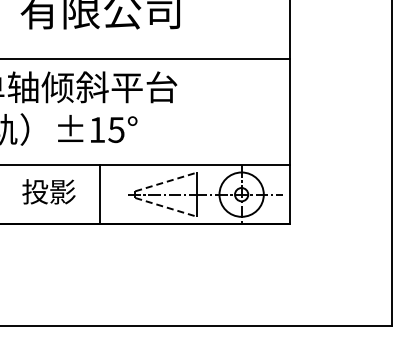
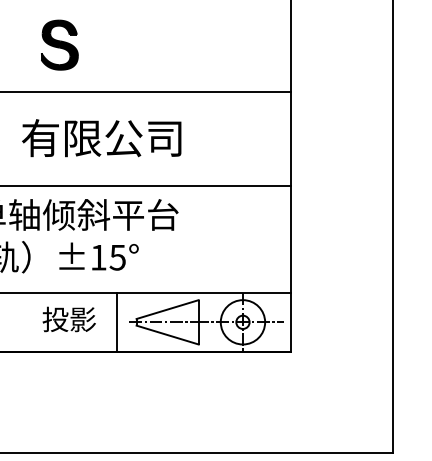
line: (167, 181) -> (168, 309), dashed -> solid
text: (48, 191) -> (68, 319), moved
line: (100, 193) -> (117, 321), moved
line: (167, 207) -> (168, 335), dashed -> solid

